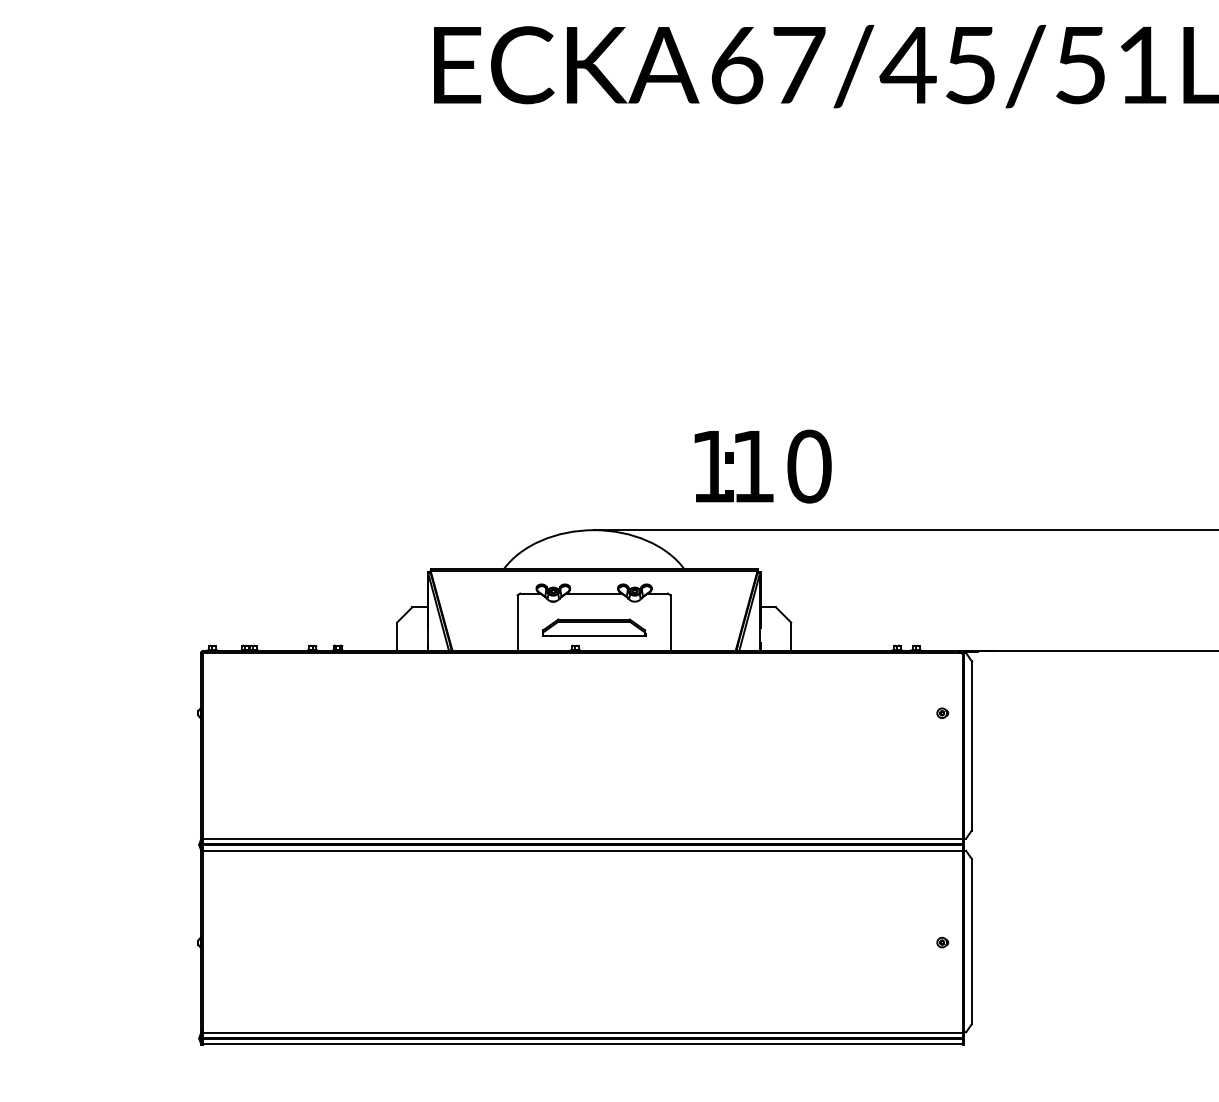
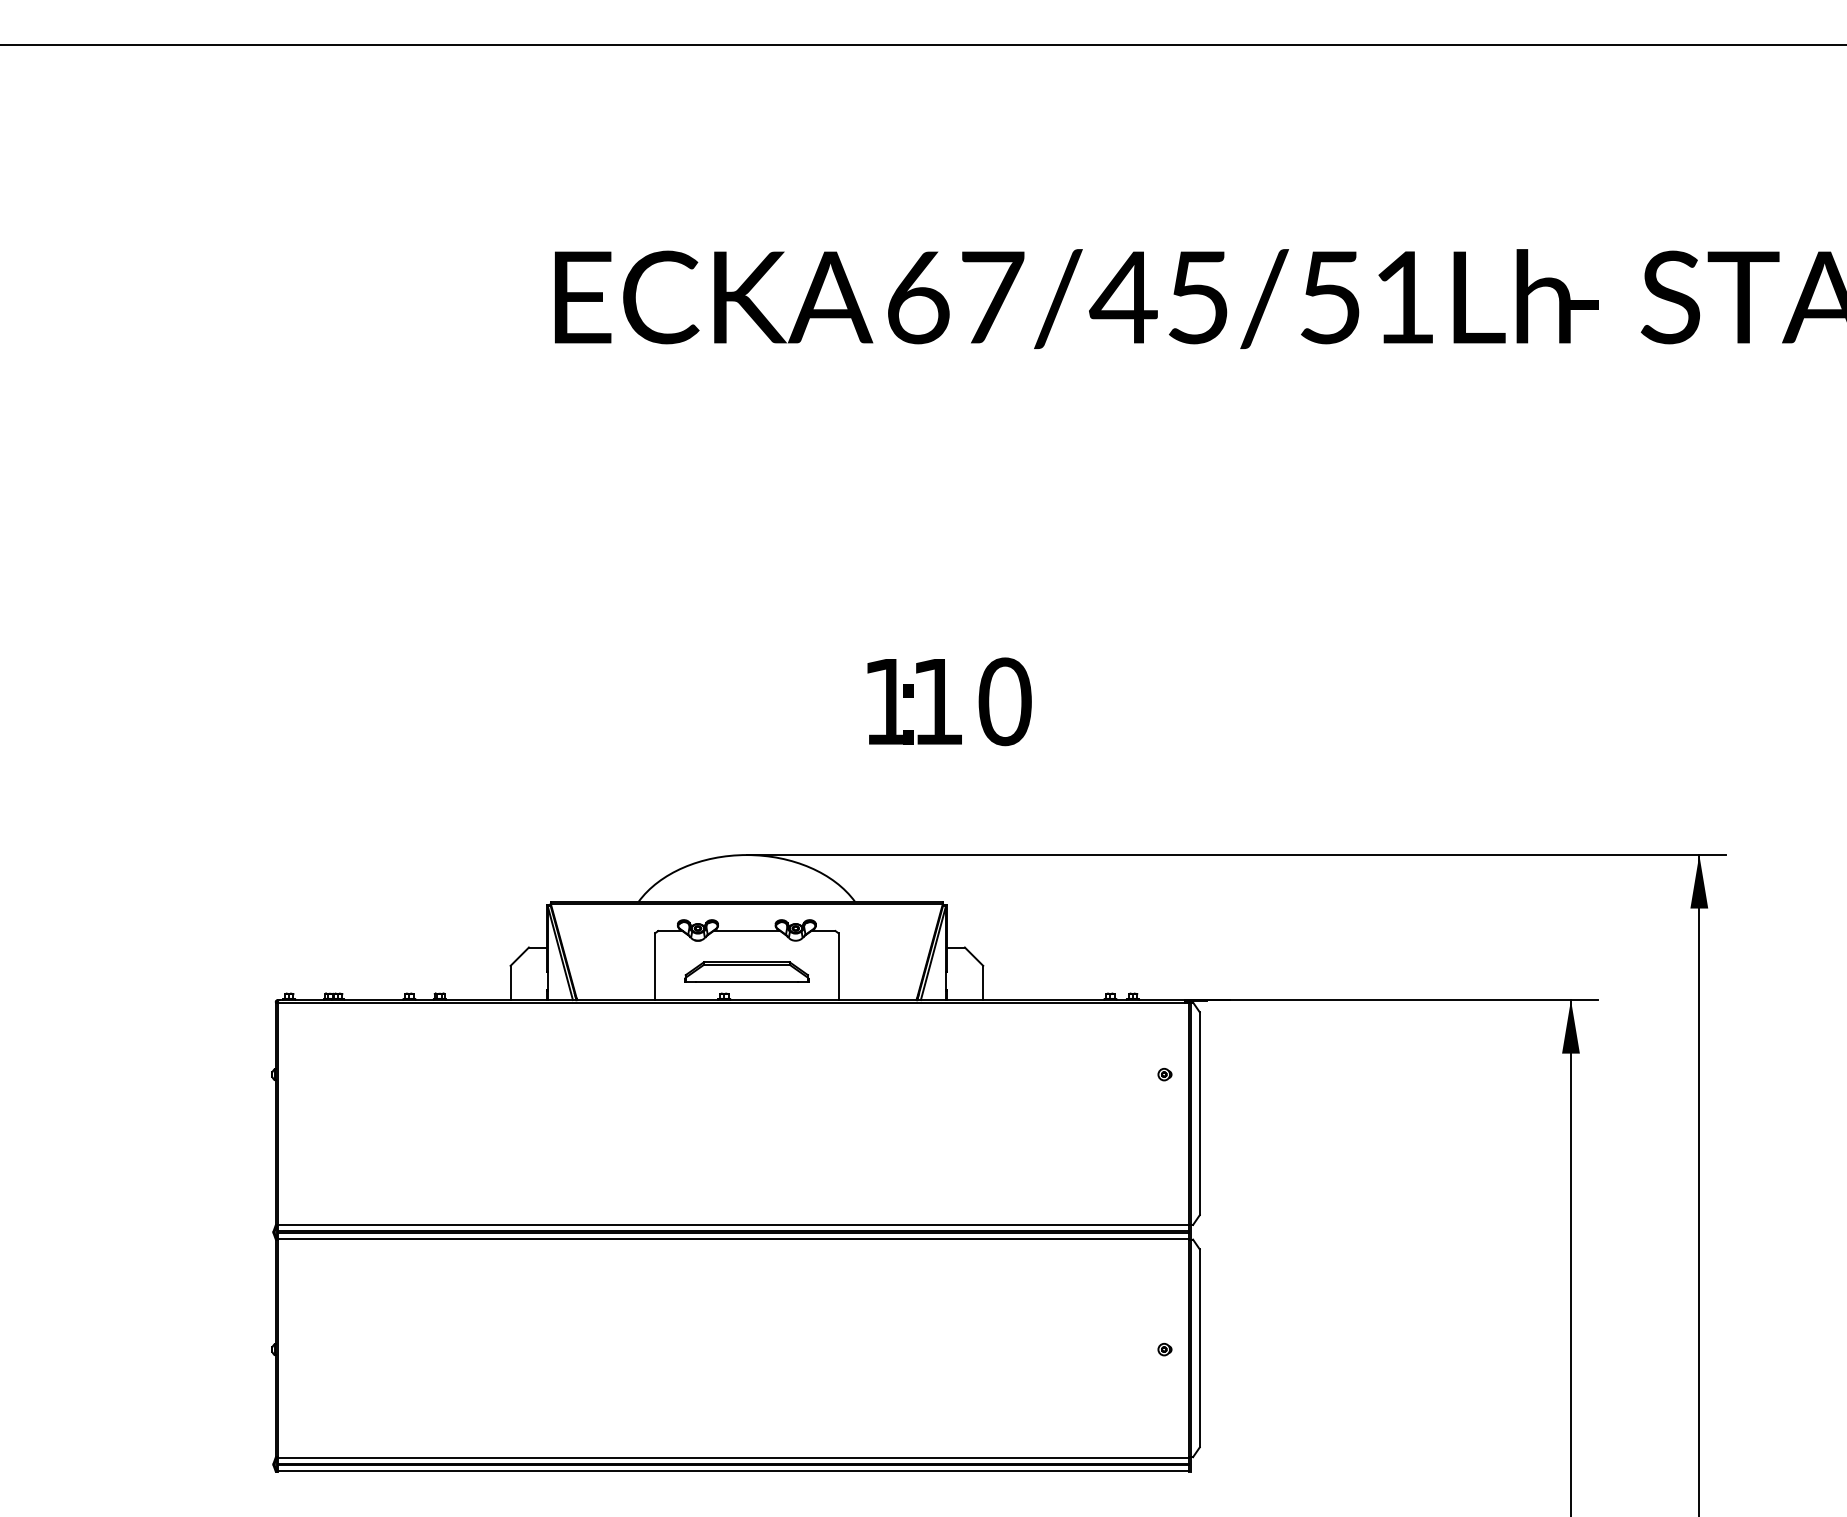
text: (763, 466) -> (949, 701), moved

